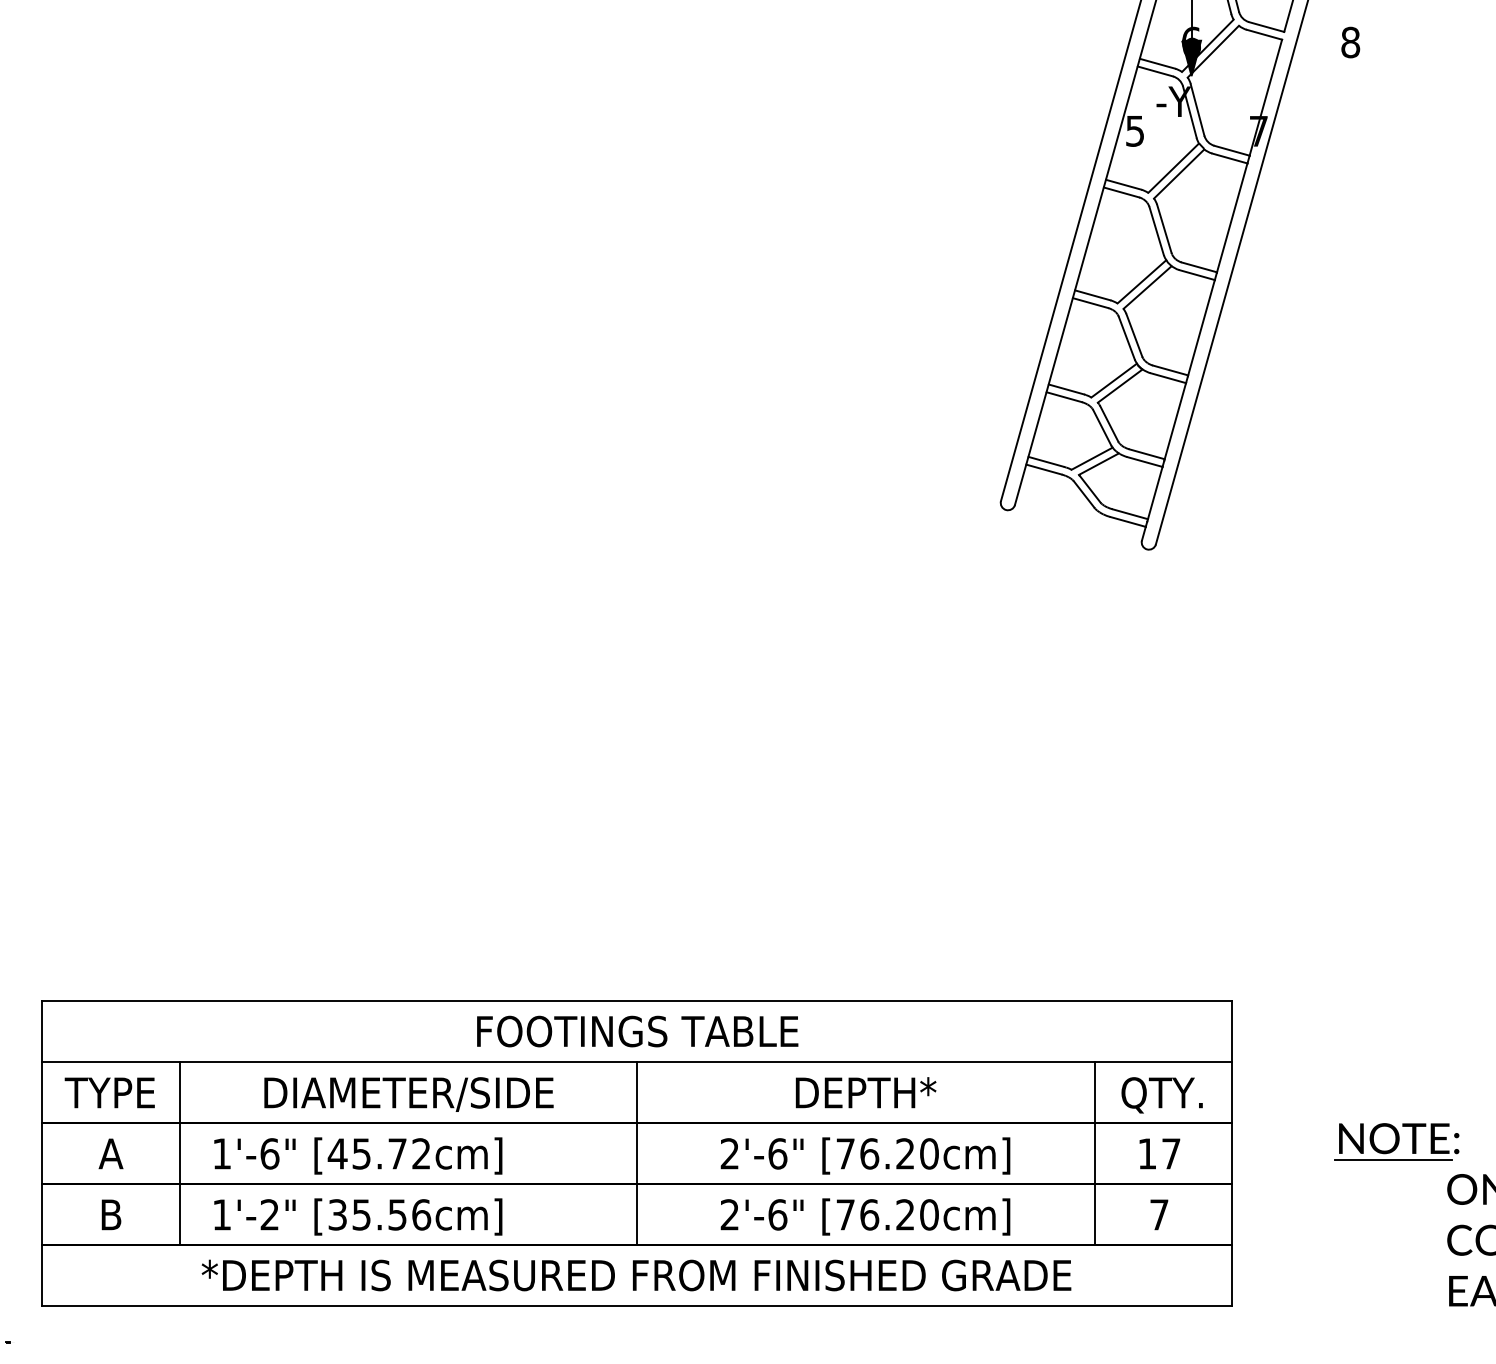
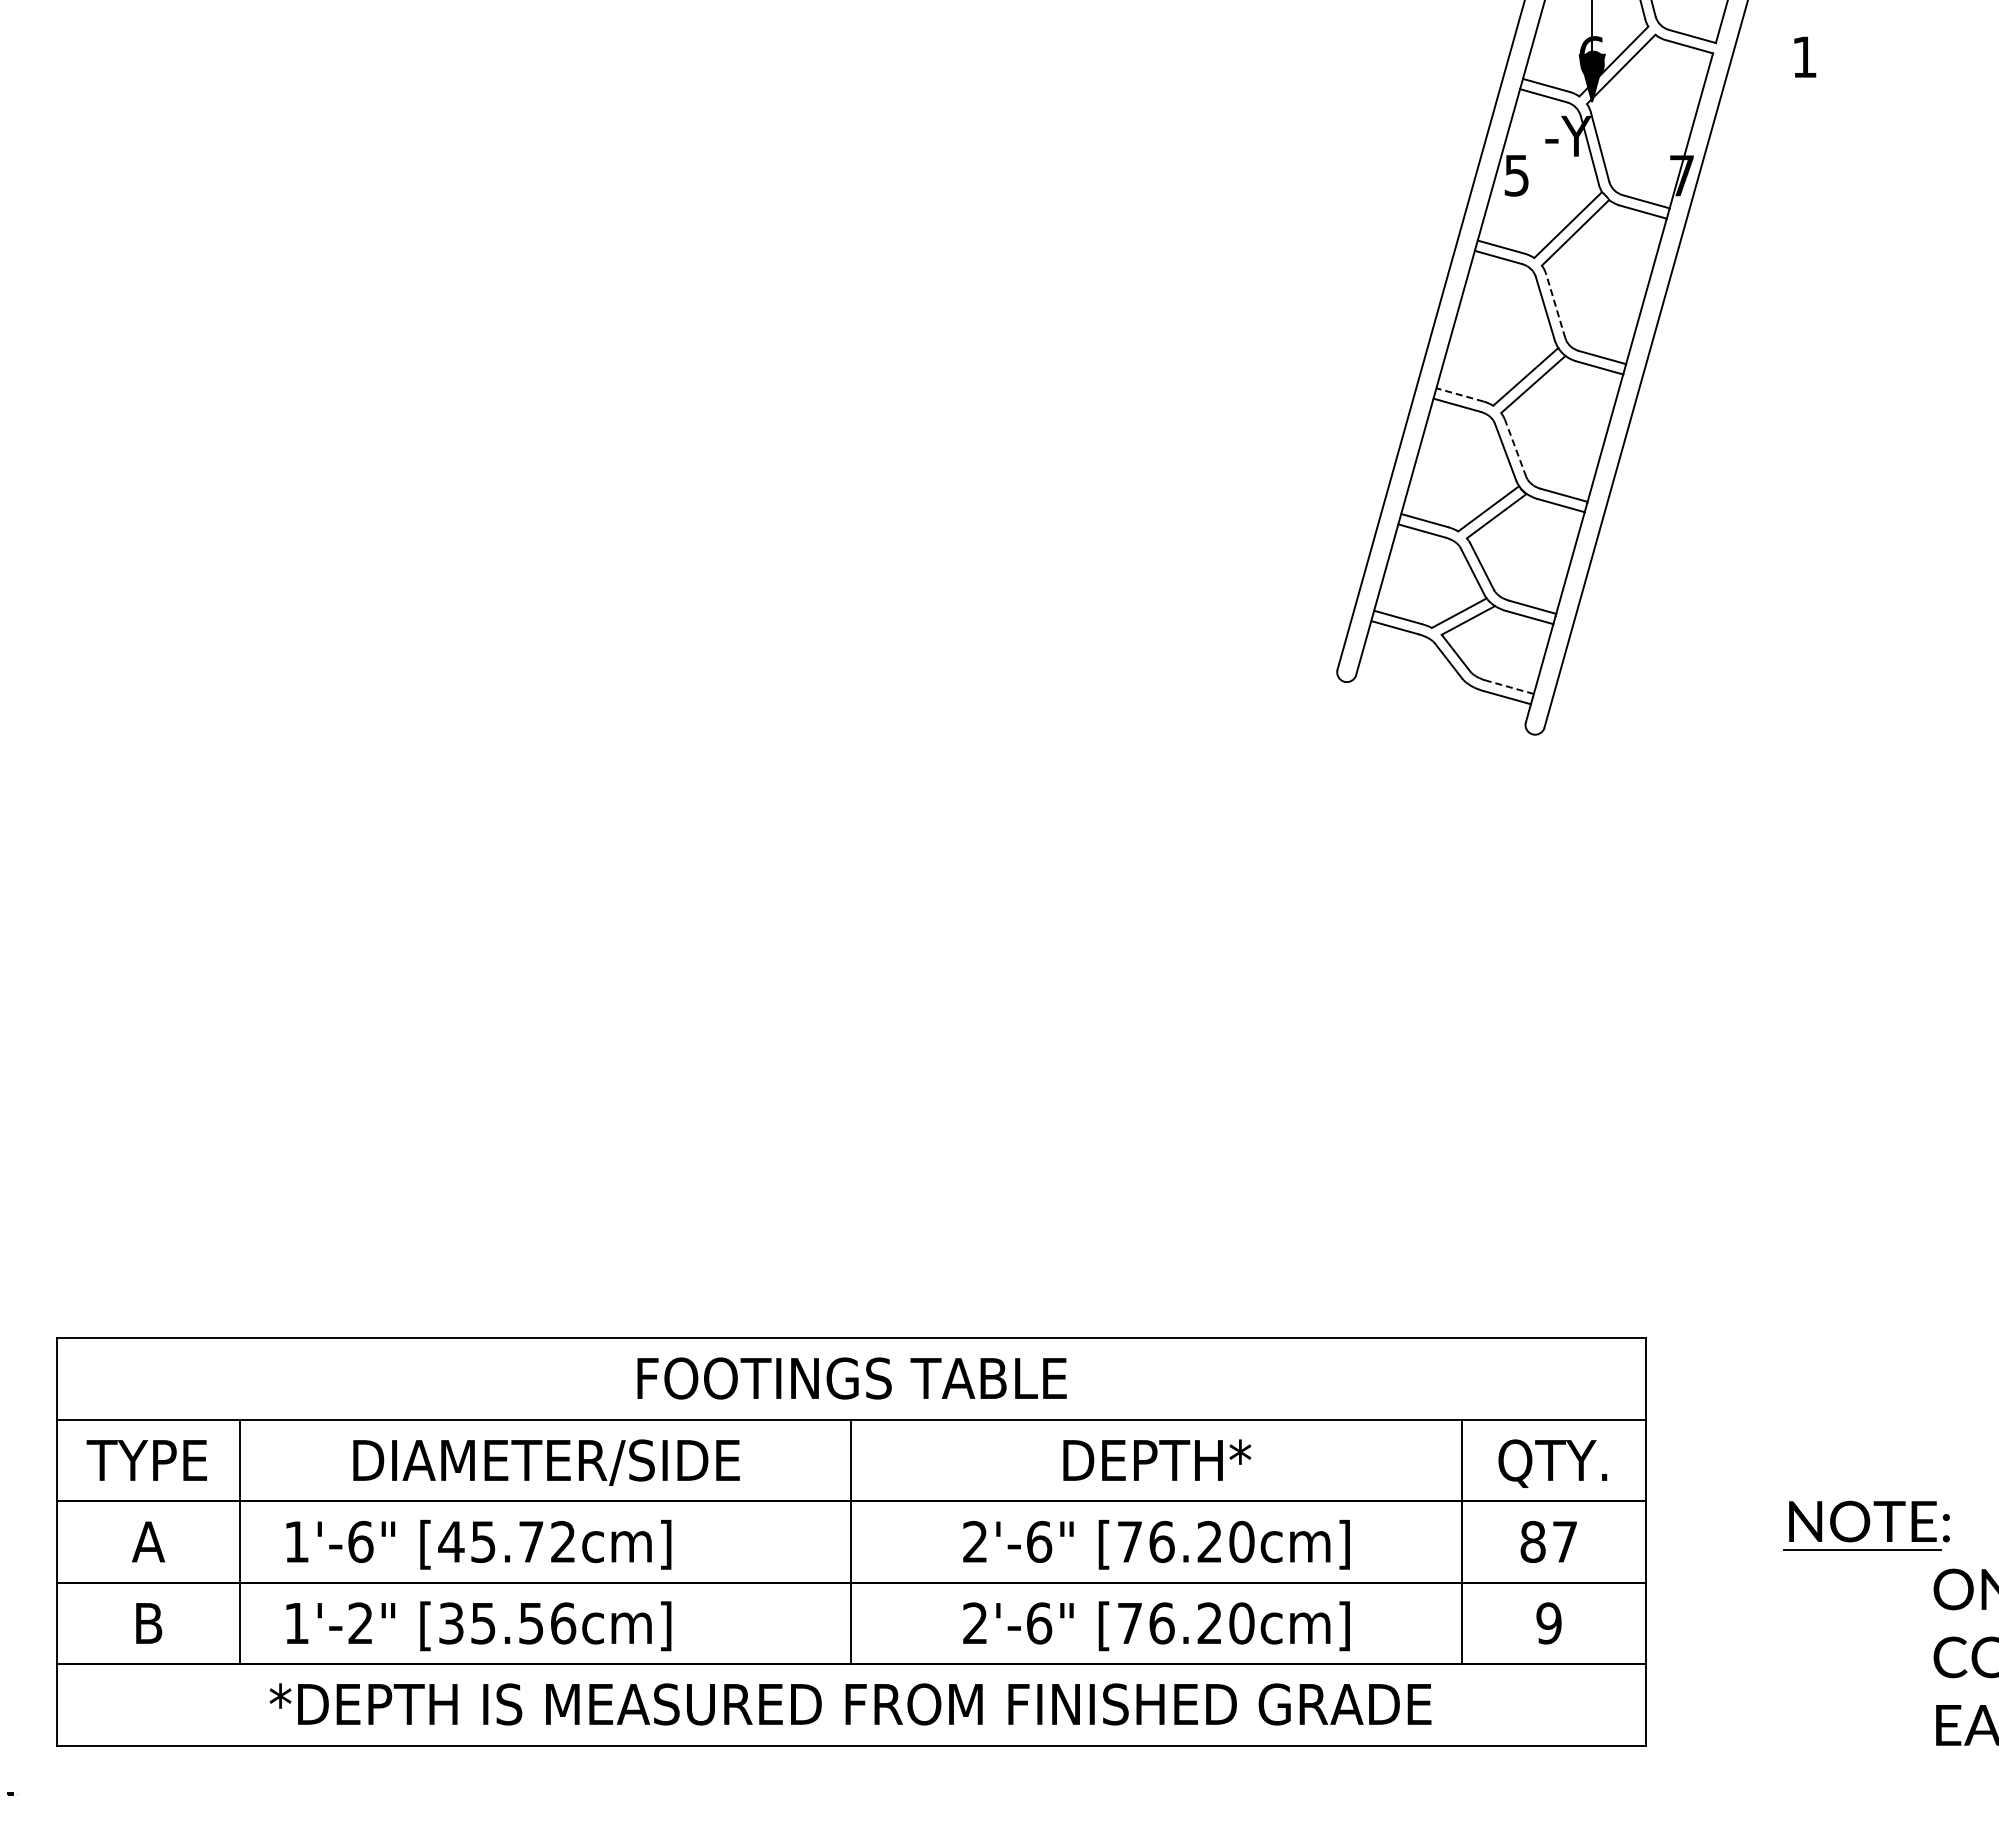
text: (1350, 42) -> (1804, 57), 8 -> 1
line: (1164, 229) -> (1555, 306), solid -> dashed
line: (1092, 295) -> (1459, 394), solid -> dashed
line: (1134, 334) -> (1515, 447), solid -> dashed
line: (1129, 514) -> (1509, 687), solid -> dashed
text: (1146, 1153) -> (1532, 1541), 17 -> 87
text: (1158, 1214) -> (1548, 1623), 7 -> 9

